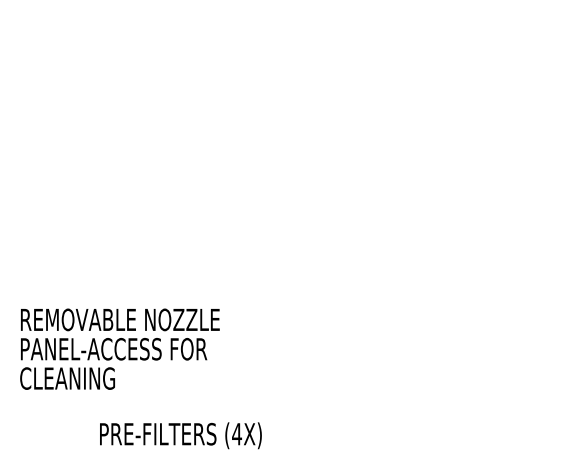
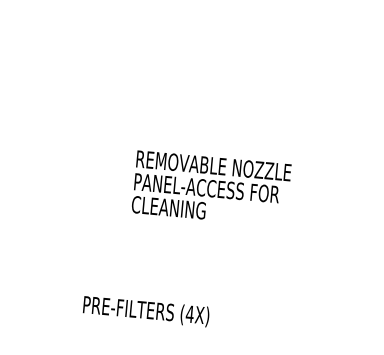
text: (119, 348) -> (211, 188), moved

